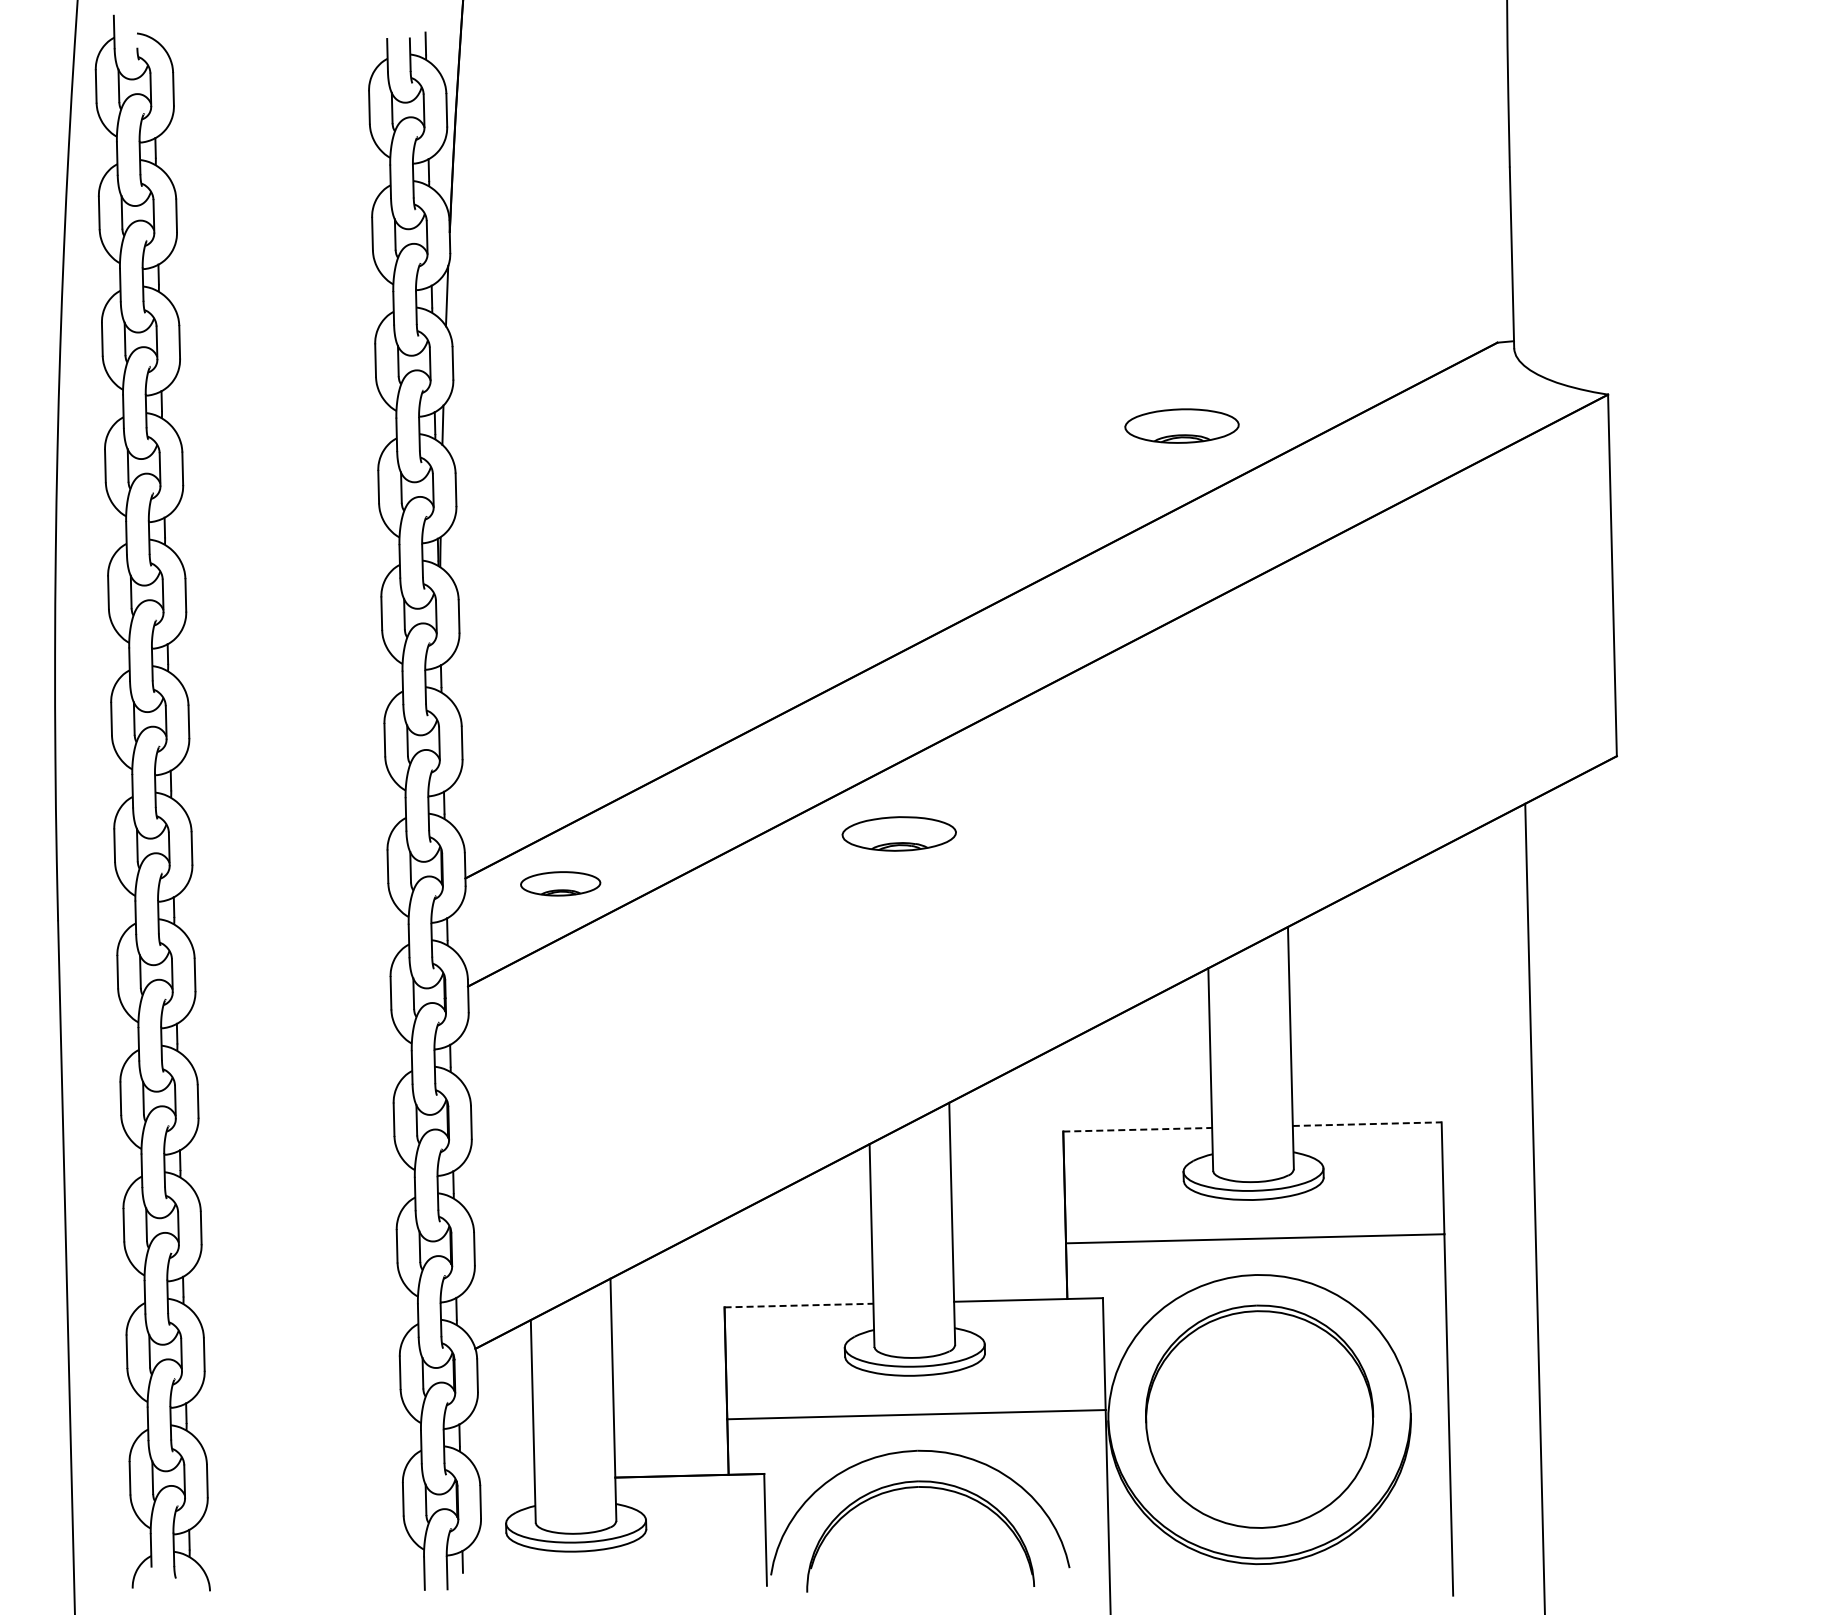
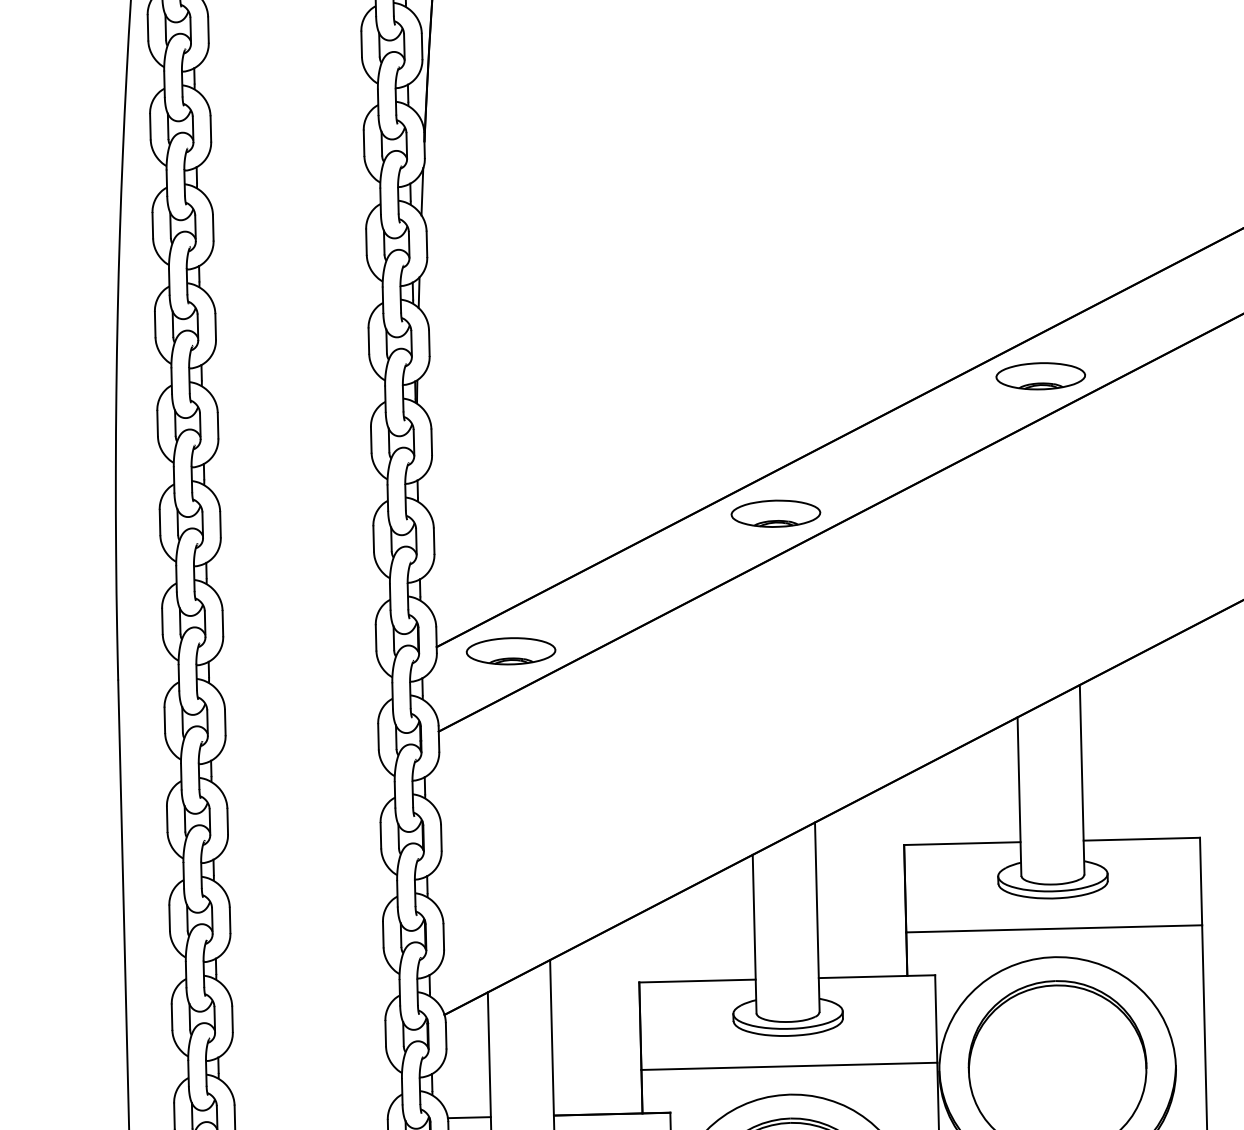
part: (1181, 425) -> (1040, 375), moved
part: (898, 833) -> (775, 513), moved
part: (560, 883) -> (511, 651), size x1.43
line: (1367, 1124) -> (1142, 839), dashed -> solid
line: (1138, 1129) -> (962, 843), dashed -> solid
line: (799, 1305) -> (697, 981), dashed -> solid
line: (506, 1479) -> (468, 1117), added

